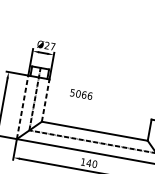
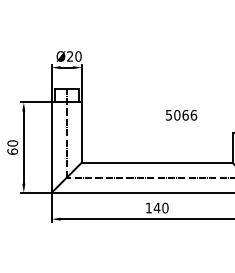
text: (52, 46) -> (78, 56), Ø27 -> Ø20
text: (81, 93) -> (181, 114), moved
line: (45, 100) -> (81, 132), dashed -> solid
line: (22, 107) -> (51, 147), dashed -> solid

